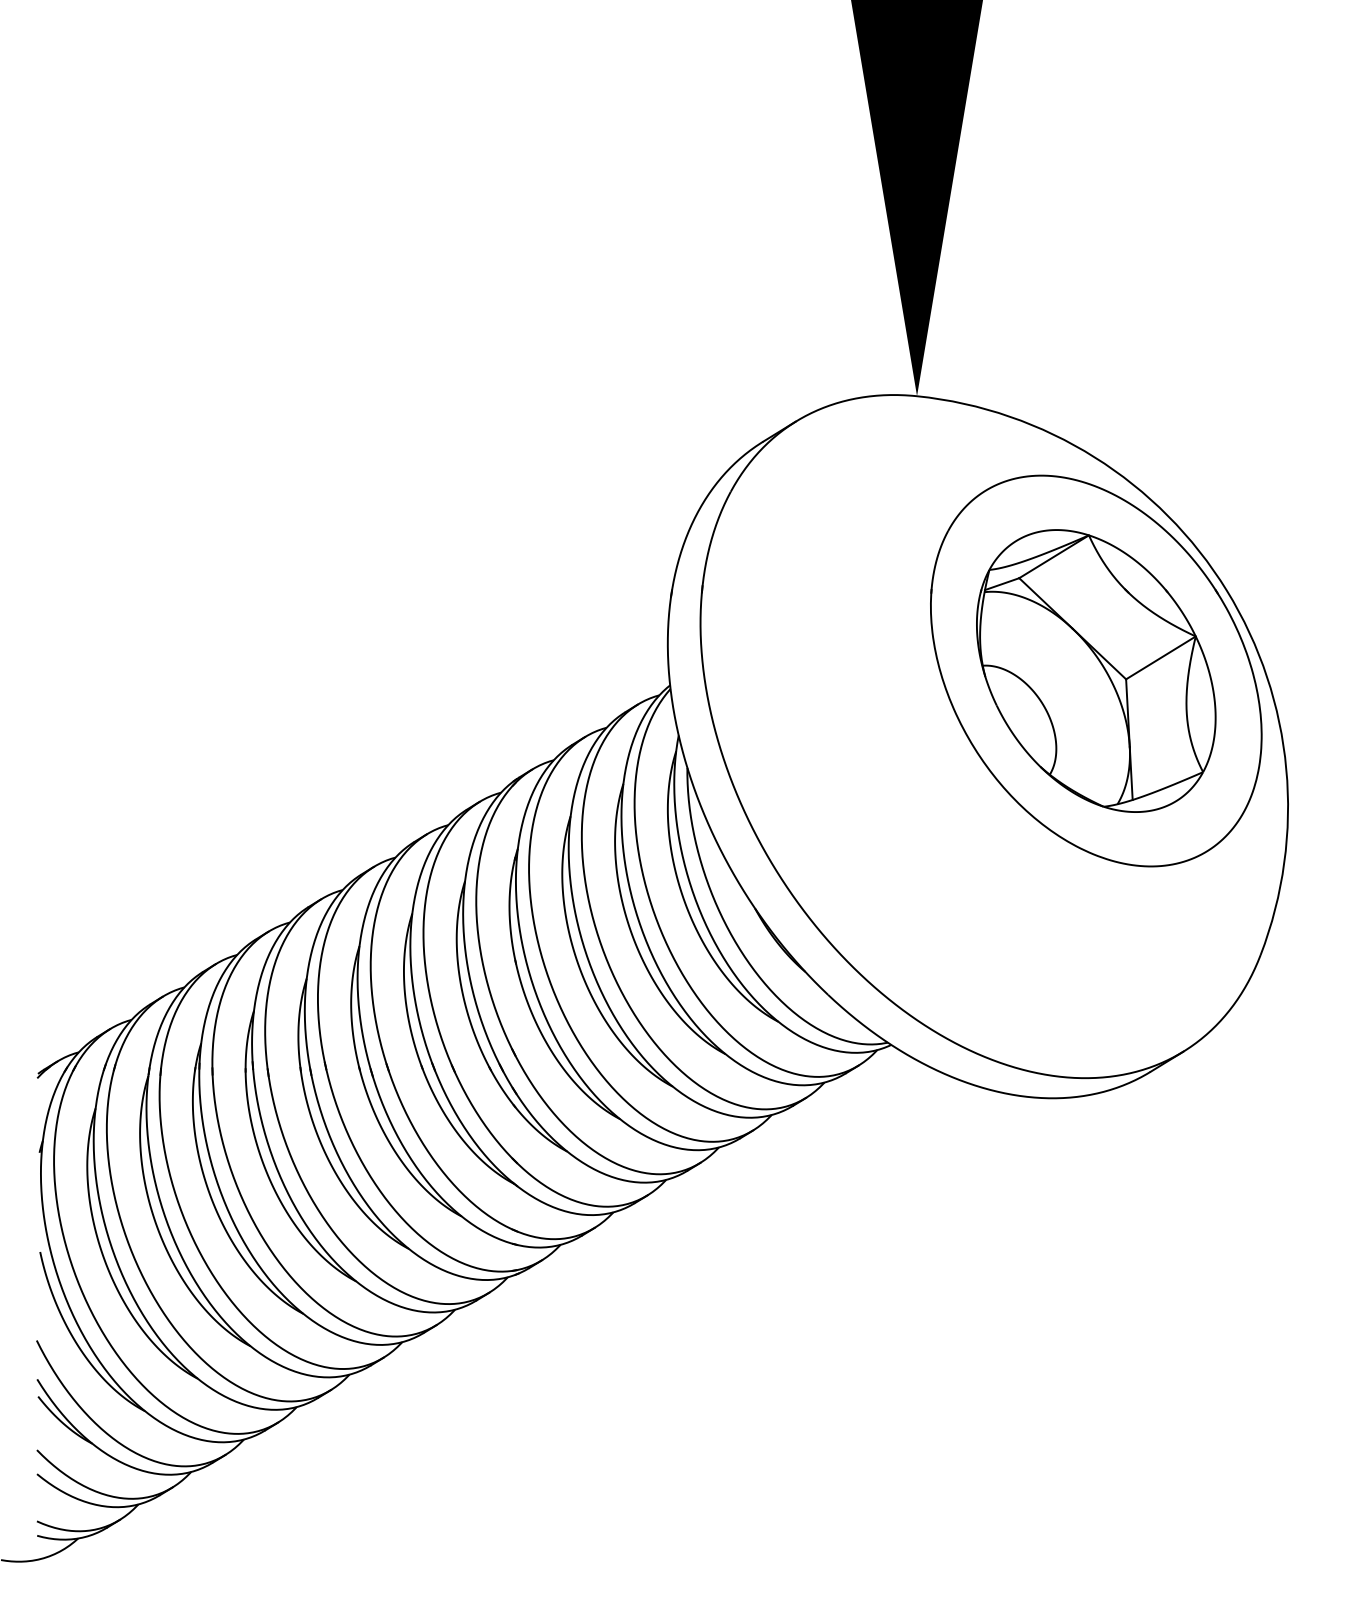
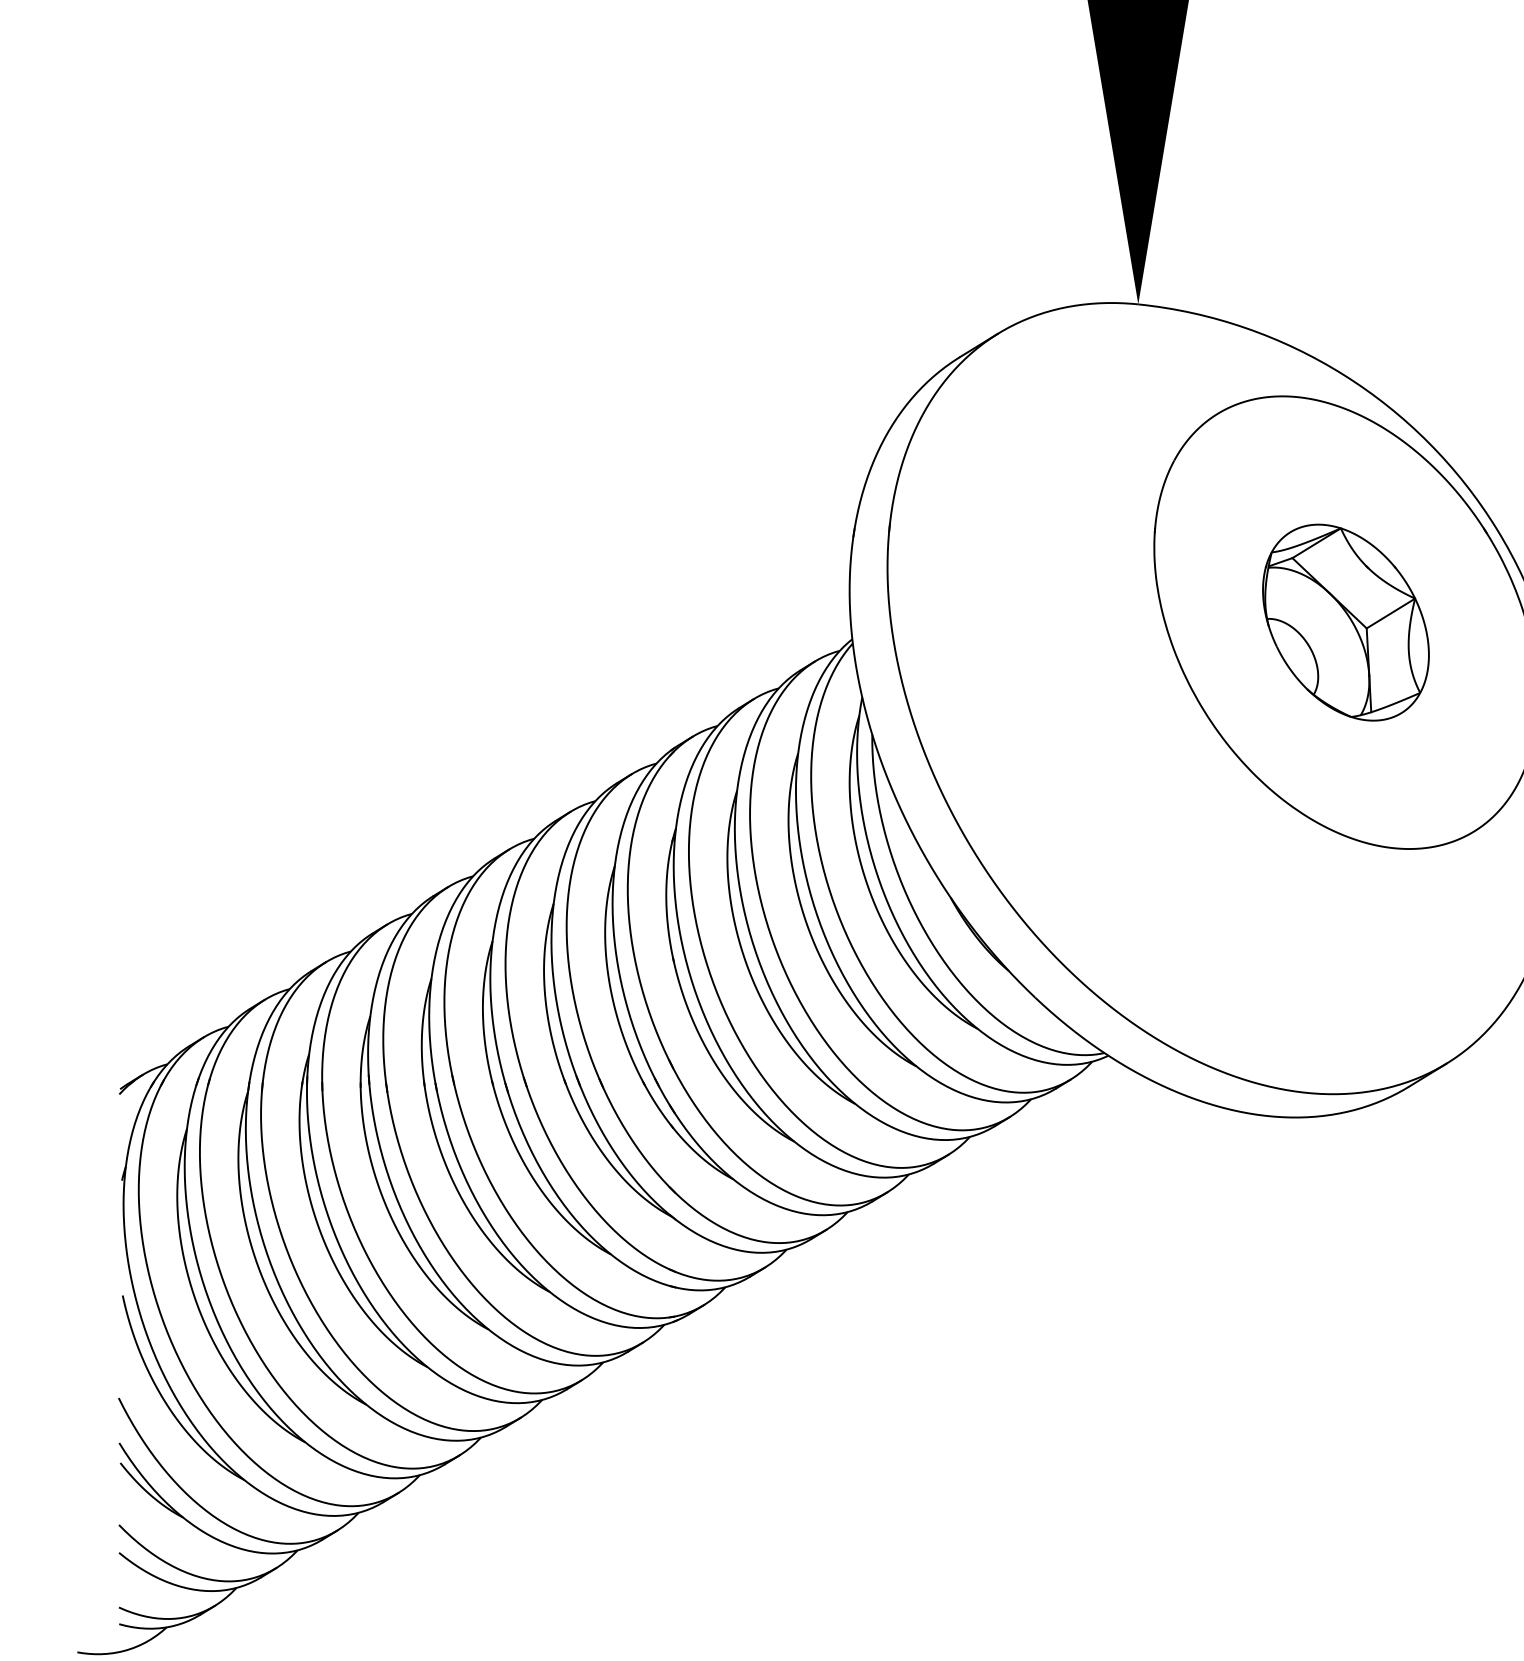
part: (1096, 670) -> (1346, 622), size x0.6

